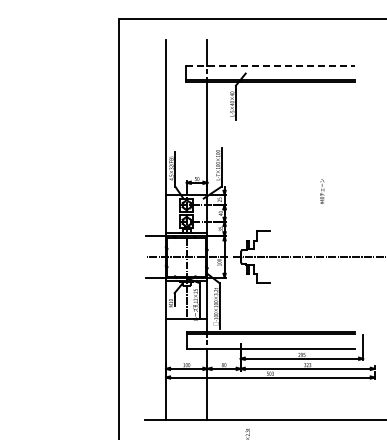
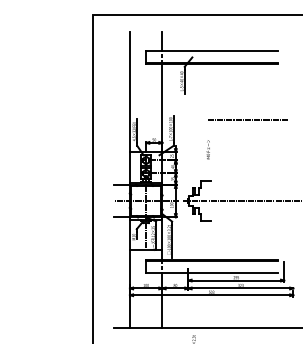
line: (271, 65) -> (212, 51), dashed -> solid
line: (317, 153) -> (248, 119), added
text: (322, 191) -> (208, 149), moved

